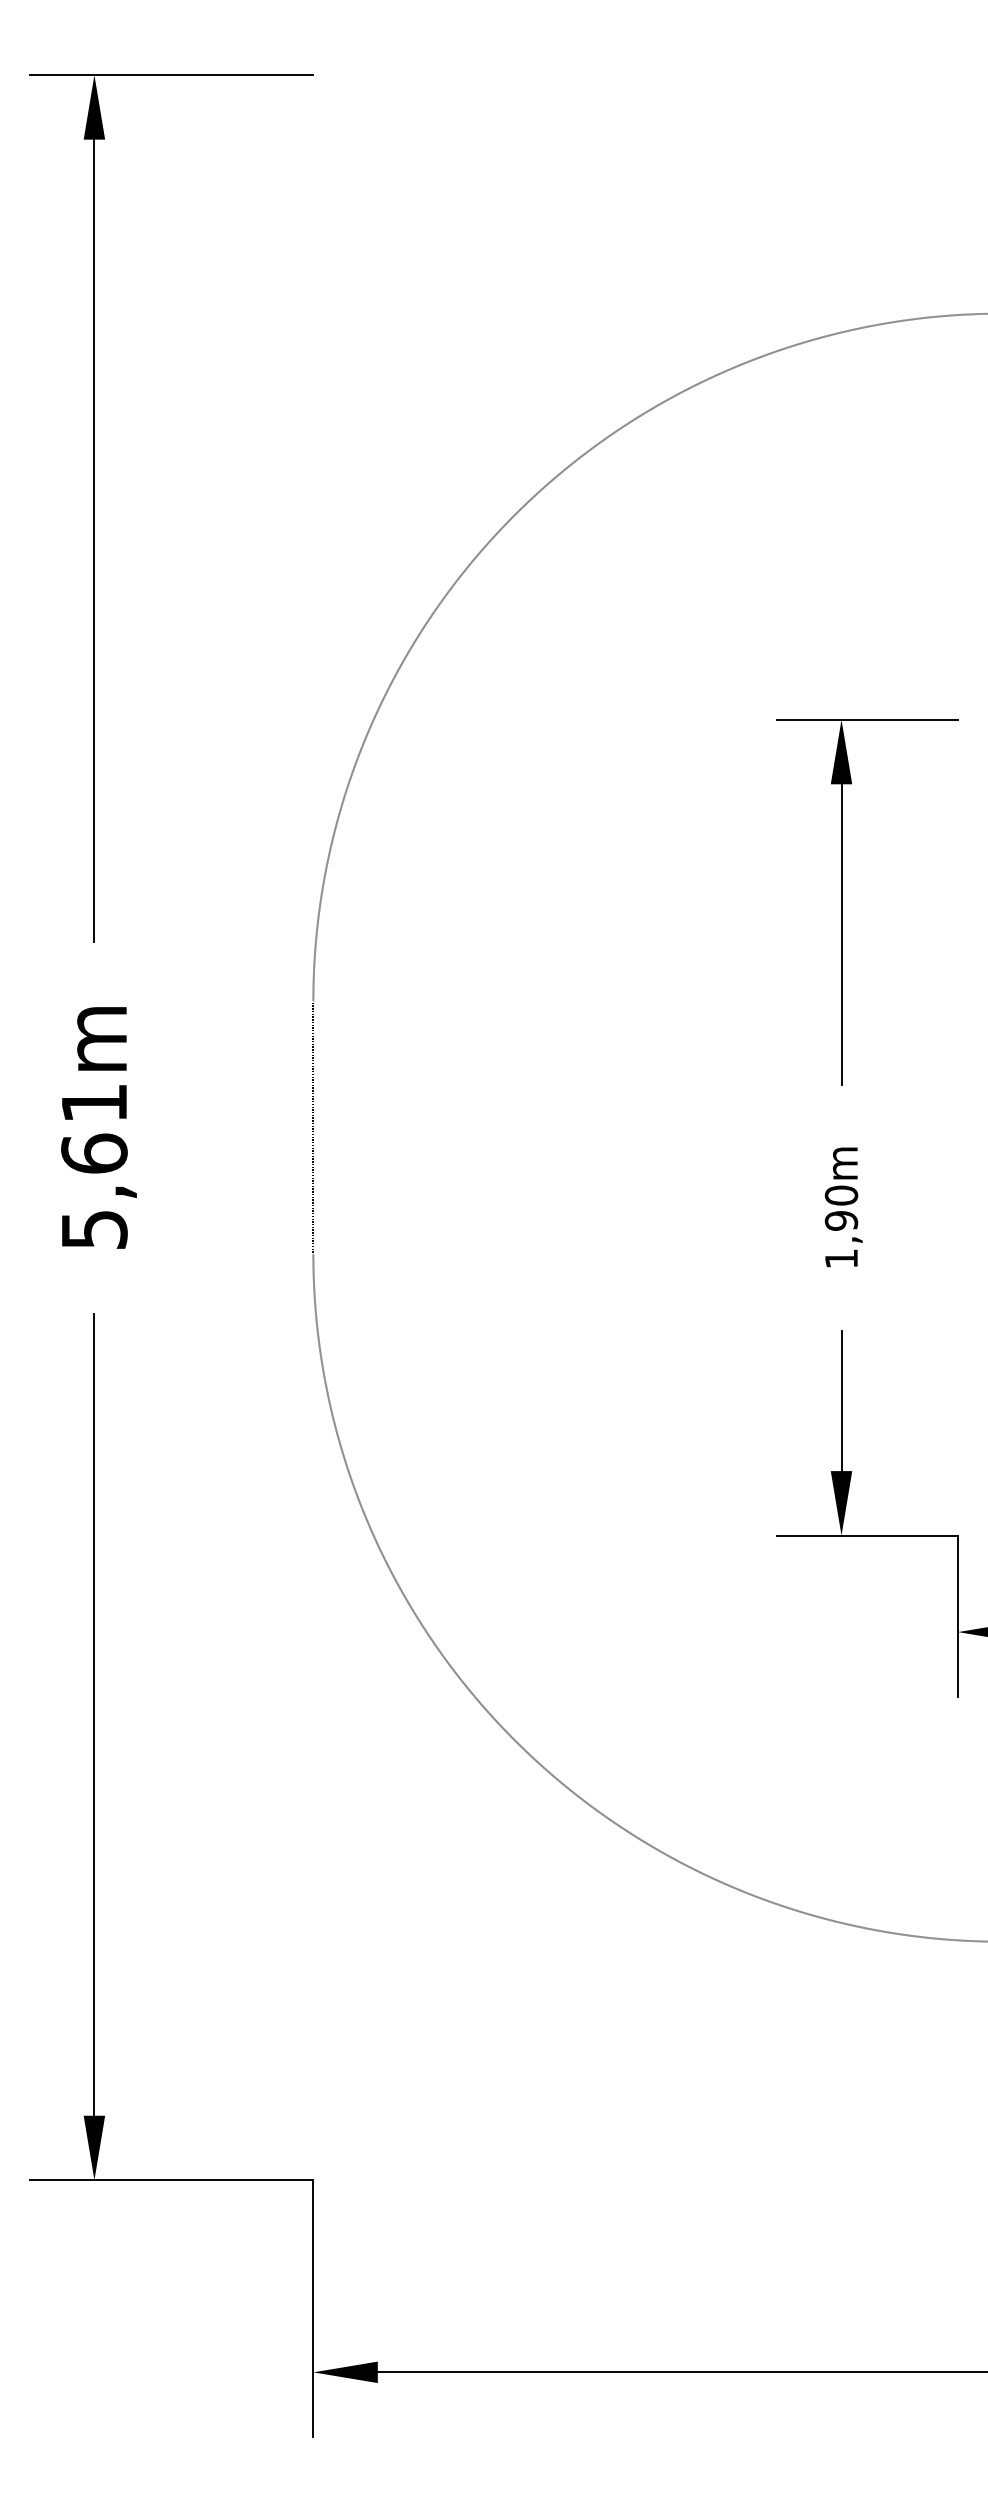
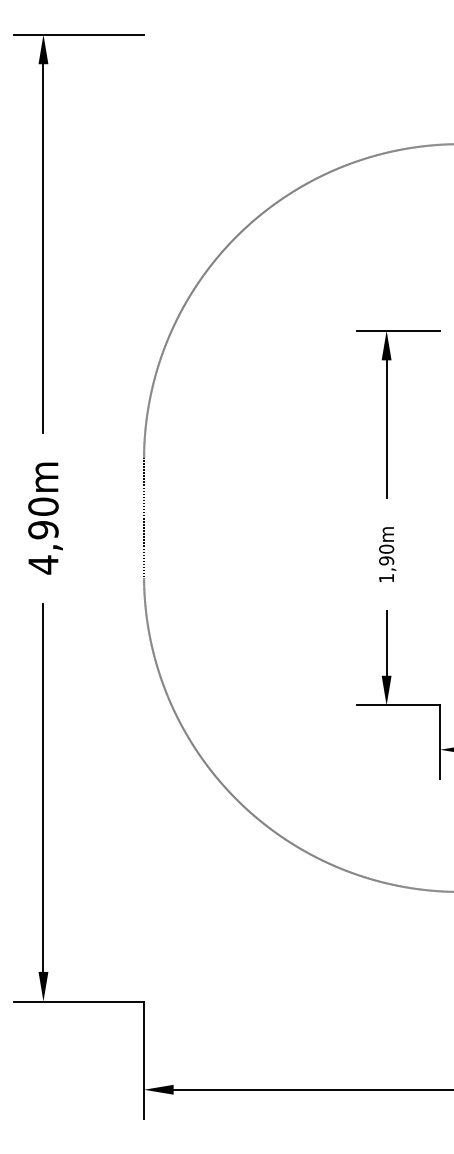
text: (94, 1165) -> (43, 535), 5,61m -> 4,90m

